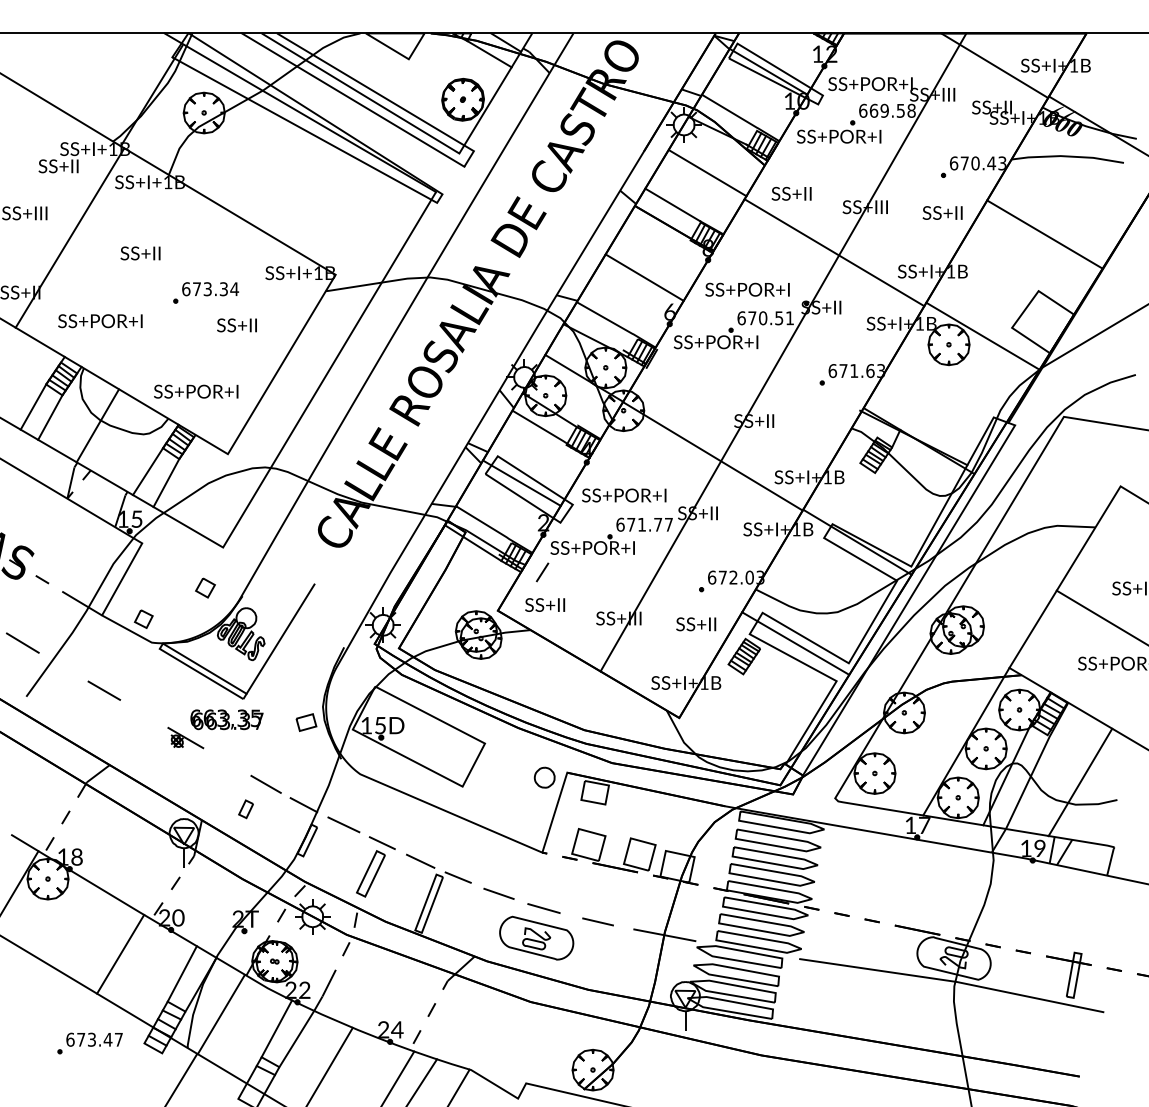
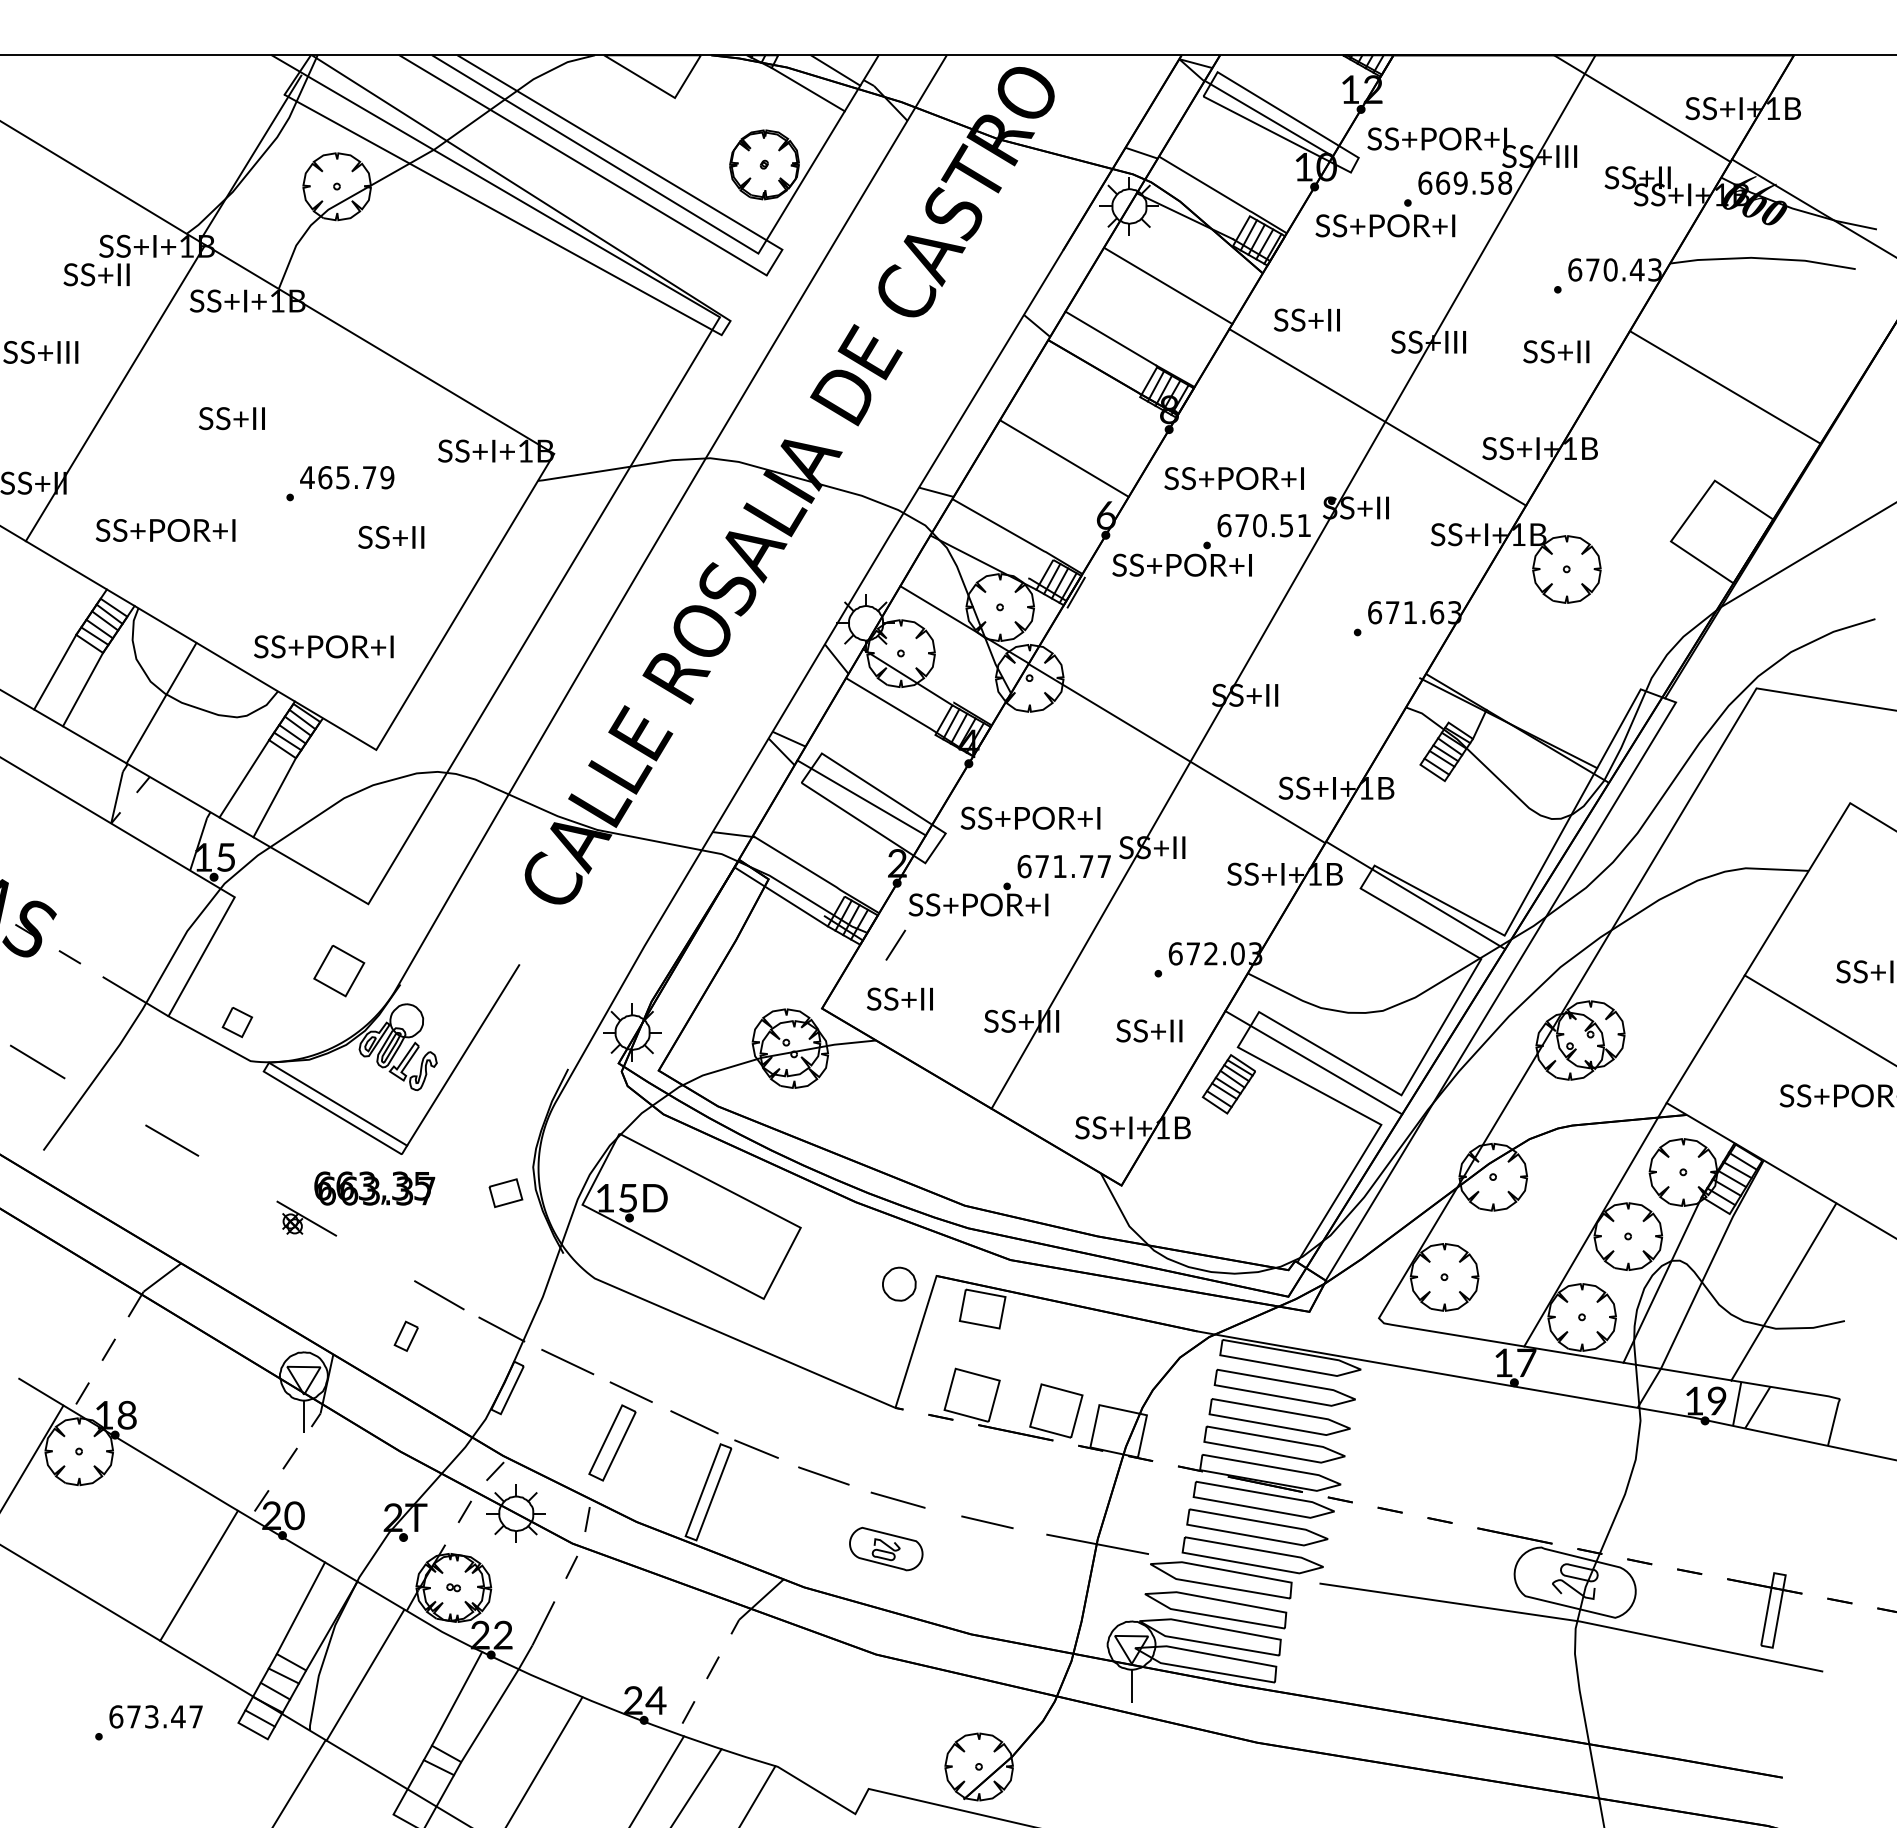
text: (210, 289) -> (347, 478), 673.34 -> 465.79
line: (982, 335) -> (1622, 554), removed
part: (205, 587) -> (339, 970), size x1.6
part: (536, 937) -> (885, 1548), size x0.6

